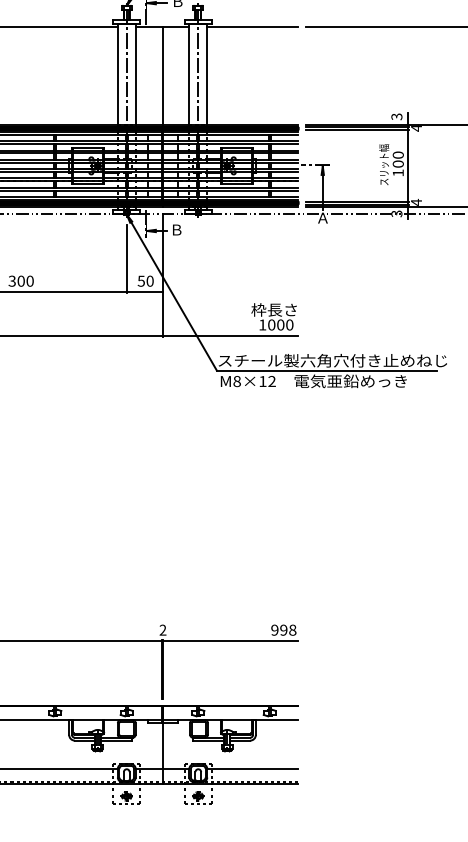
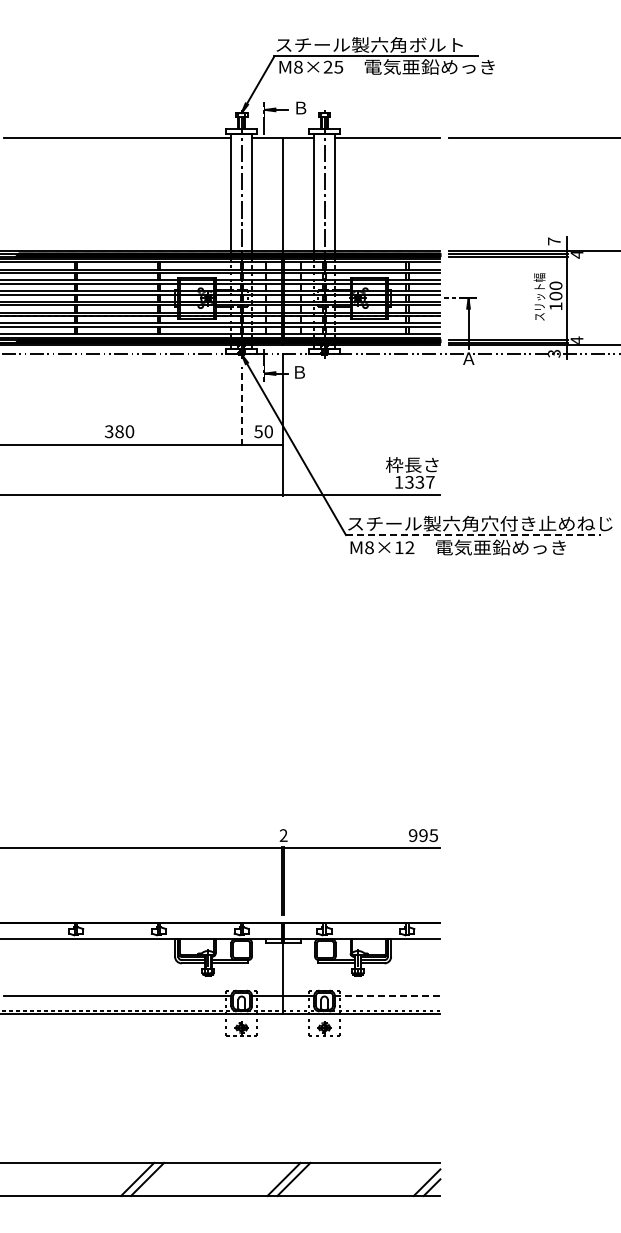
text: (396, 116) -> (553, 241), 3 -> 7
line: (126, 258) -> (241, 405), solid -> dashed
text: (21, 281) -> (119, 431), 300 -> 380
text: (280, 324) -> (419, 481), 1000 -> 1337
line: (327, 370) -> (473, 535), solid -> dashed
text: (292, 630) -> (433, 835), 998 -> 995
line: (252, 768) -> (387, 995), solid -> dashed

